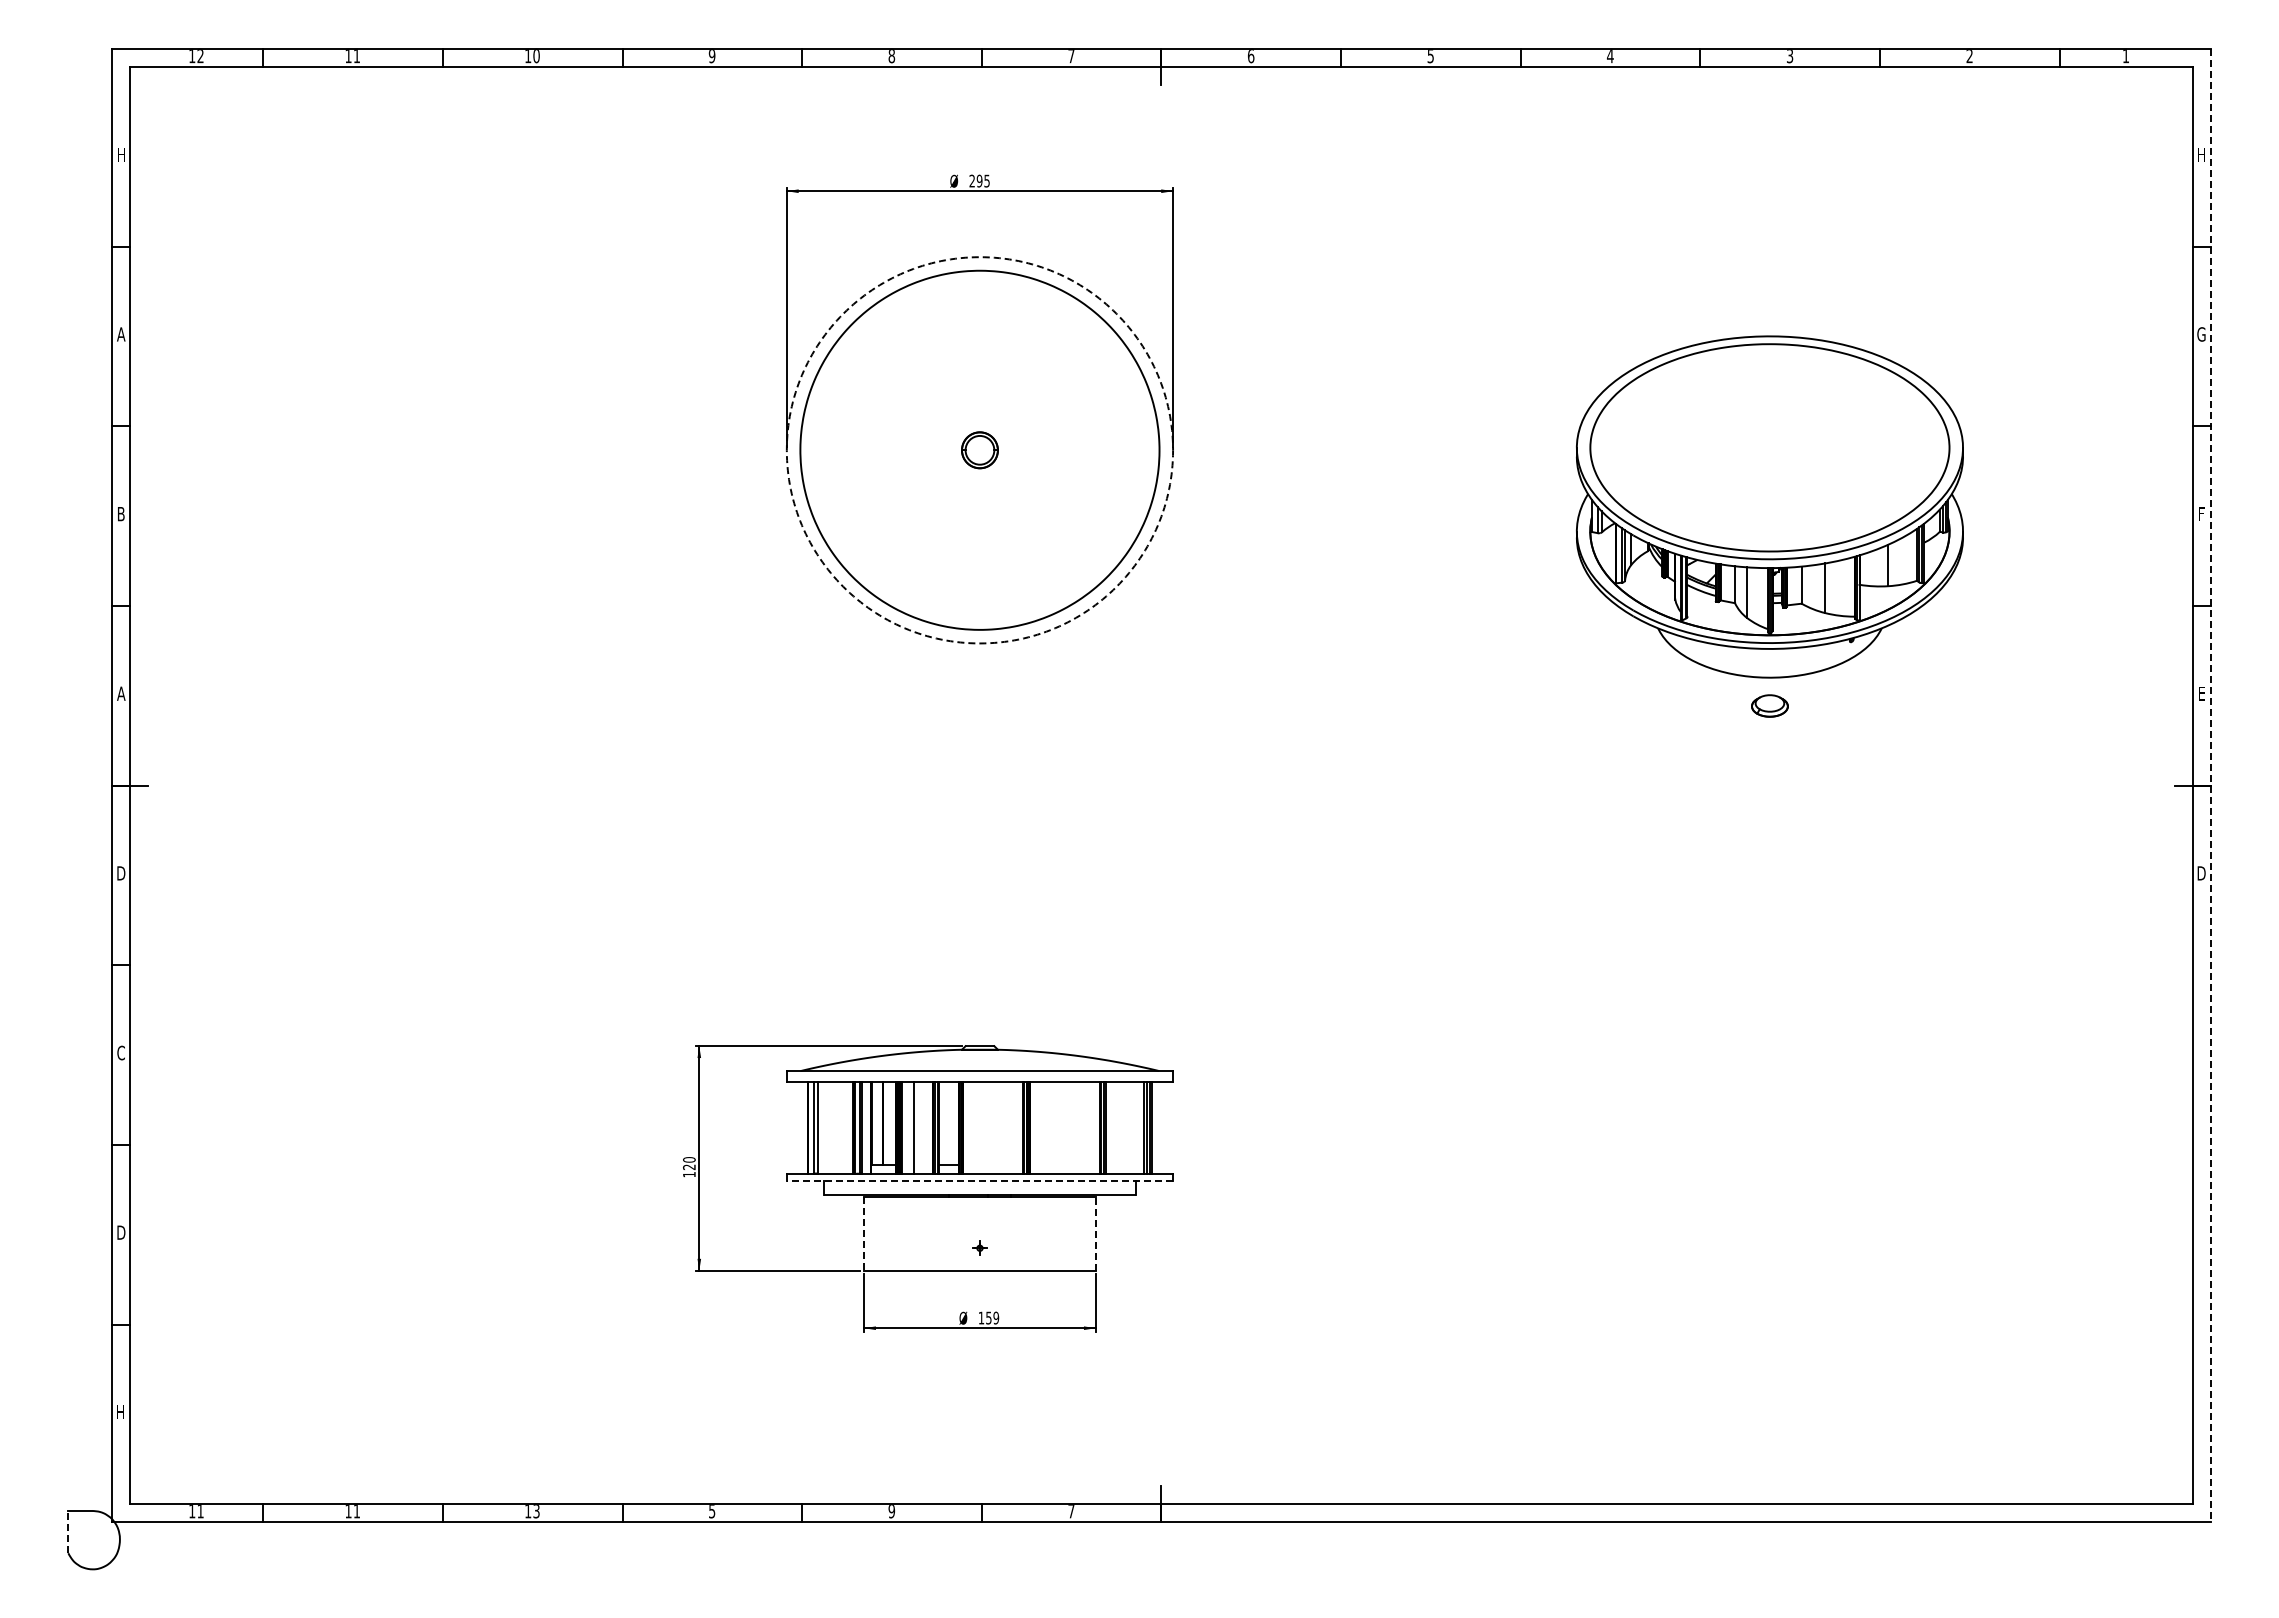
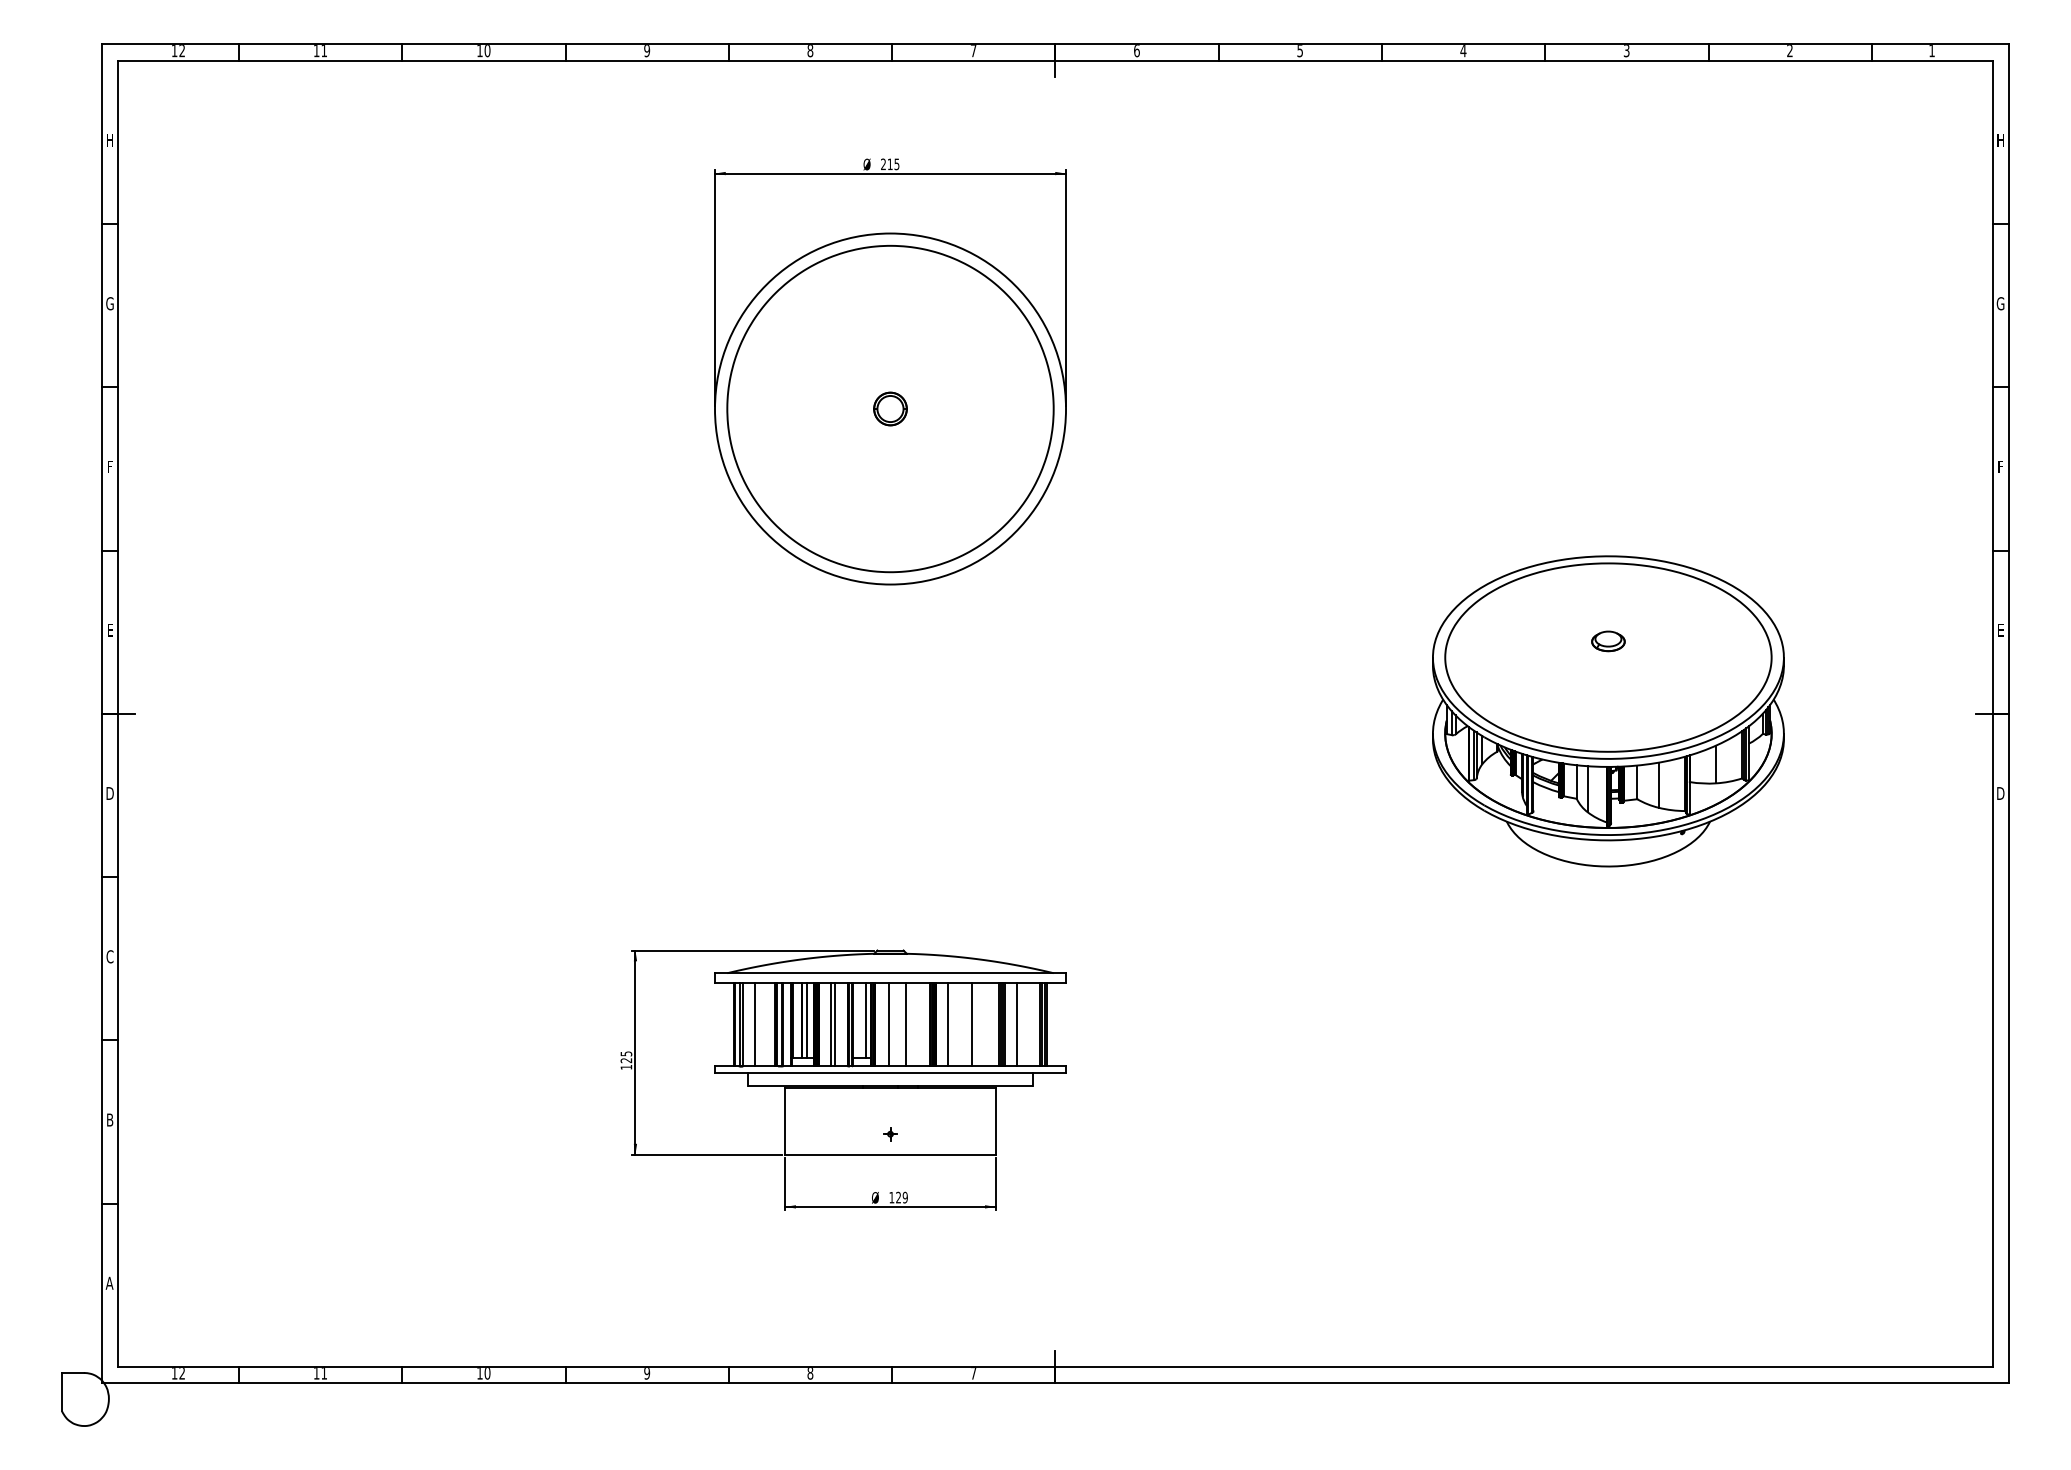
text: (979, 180) -> (890, 163), 295 -> 215
text: (120, 334) -> (109, 303), A -> G
circle: (979, 450) -> (890, 409), dashed -> solid
part: (1769, 506) -> (1608, 710), moved
text: (121, 514) -> (110, 467), B -> F
text: (121, 693) -> (110, 630), A -> E
line: (2210, 785) -> (2008, 713), dashed -> solid
line: (888, 1122) -> (807, 1019), added
line: (953, 1122) -> (866, 1019), added
line: (831, 1127) -> (755, 1024), added
line: (919, 1127) -> (835, 1024), added
line: (978, 1127) -> (889, 1024), added
line: (996, 1127) -> (905, 1024), added
line: (1042, 1127) -> (947, 1024), added
line: (1069, 1127) -> (971, 1024), added
line: (1118, 1127) -> (1016, 1024), added
text: (689, 1159) -> (626, 1053), 120 -> 125
line: (979, 1180) -> (890, 1072), dashed -> solid
text: (121, 1232) -> (110, 1119), D -> B
line: (864, 1233) -> (785, 1120), dashed -> solid
line: (1095, 1233) -> (995, 1120), dashed -> solid
text: (988, 1317) -> (898, 1197), 159 -> 129
text: (120, 1412) -> (109, 1283), H -> A
text: (200, 1511) -> (182, 1373), 11 -> 12
text: (536, 1511) -> (487, 1373), 13 -> 10
text: (711, 1511) -> (646, 1373), 5 -> 9
text: (891, 1511) -> (810, 1373), 9 -> 8
line: (68, 1531) -> (62, 1391), dashed -> solid

